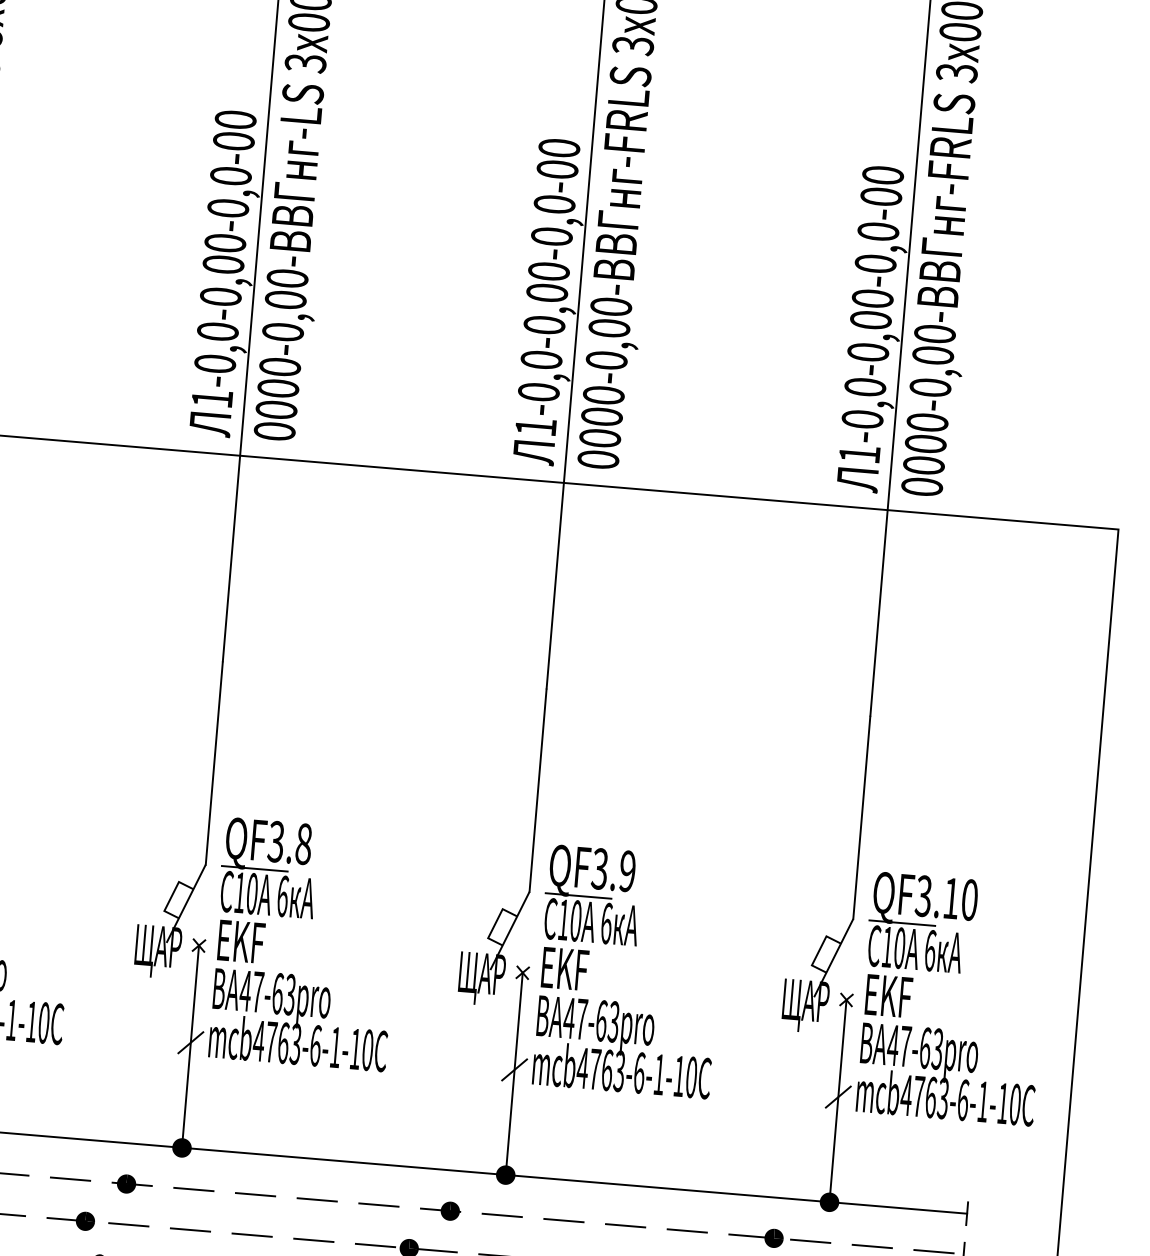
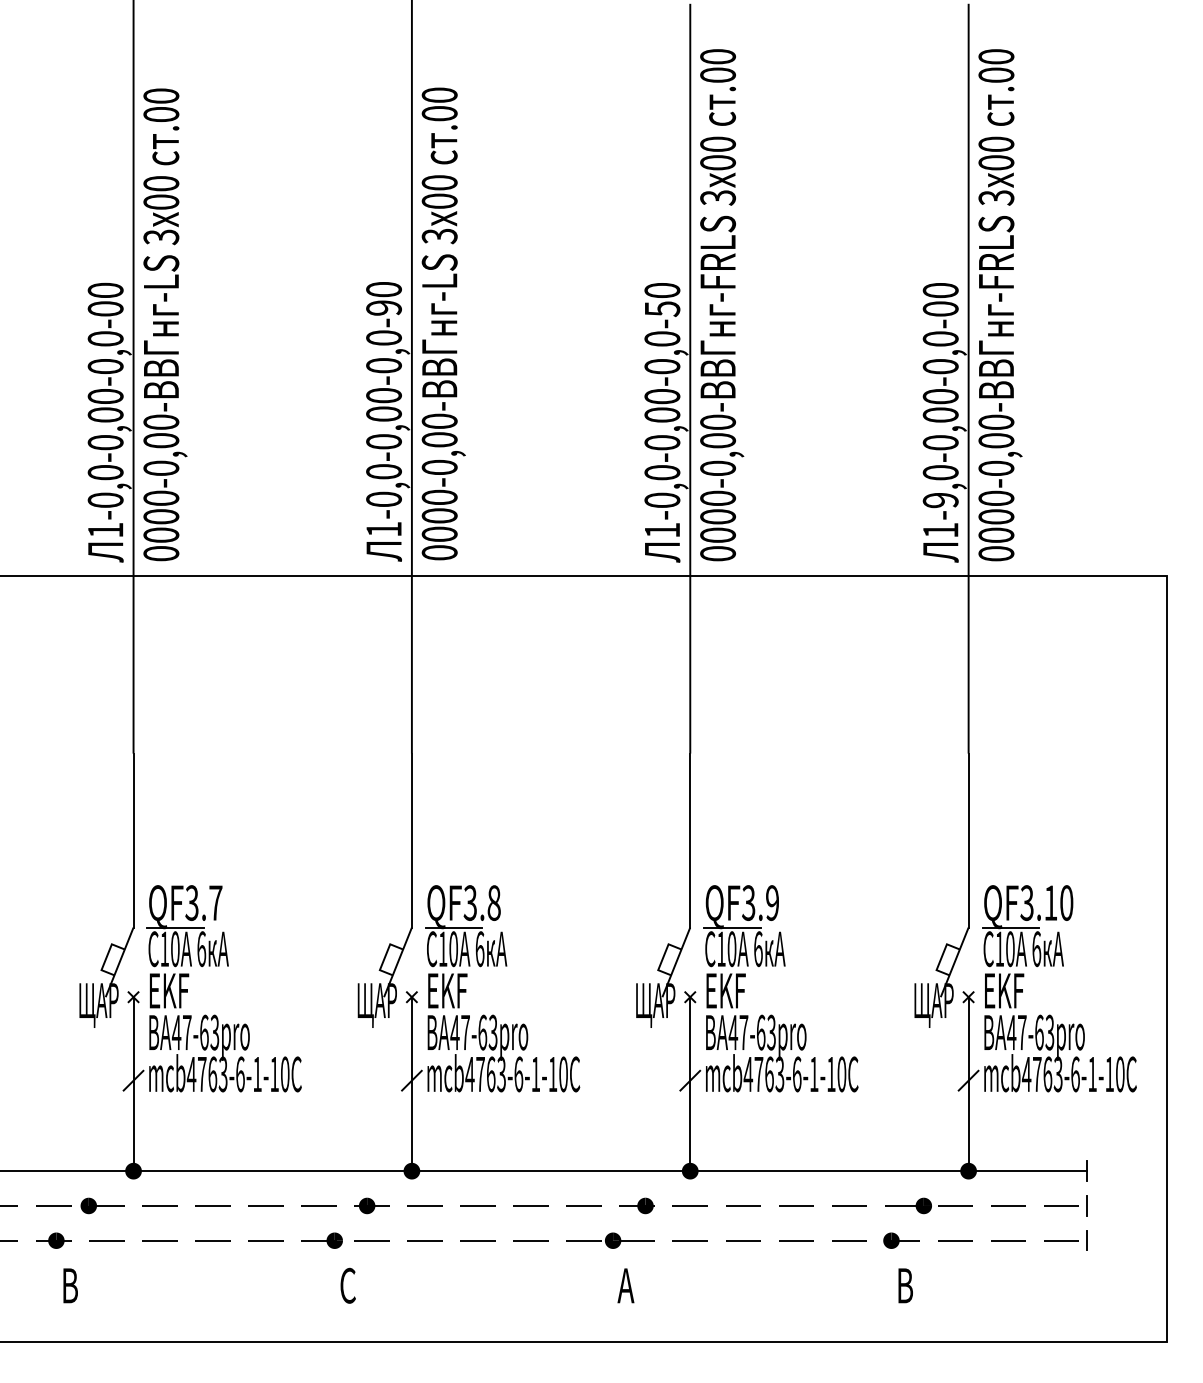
text: (233, 140) -> (383, 307), 1-0,0-0,00-0,0-00 -> 1-0,0-0,00-0,0-90
text: (557, 170) -> (662, 309), 1-0,0-0,00-0,0-00 -> 1-0,0-0,00-0,0-50
text: (862, 419) -> (940, 500), 1-0,0-0,00-0,0-00 -> 1-9,0-0,00-0,0-00

